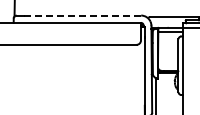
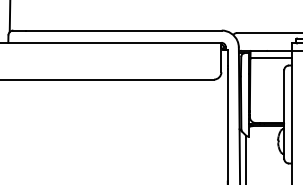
line: (82, 15) -> (123, 30), dashed -> solid

